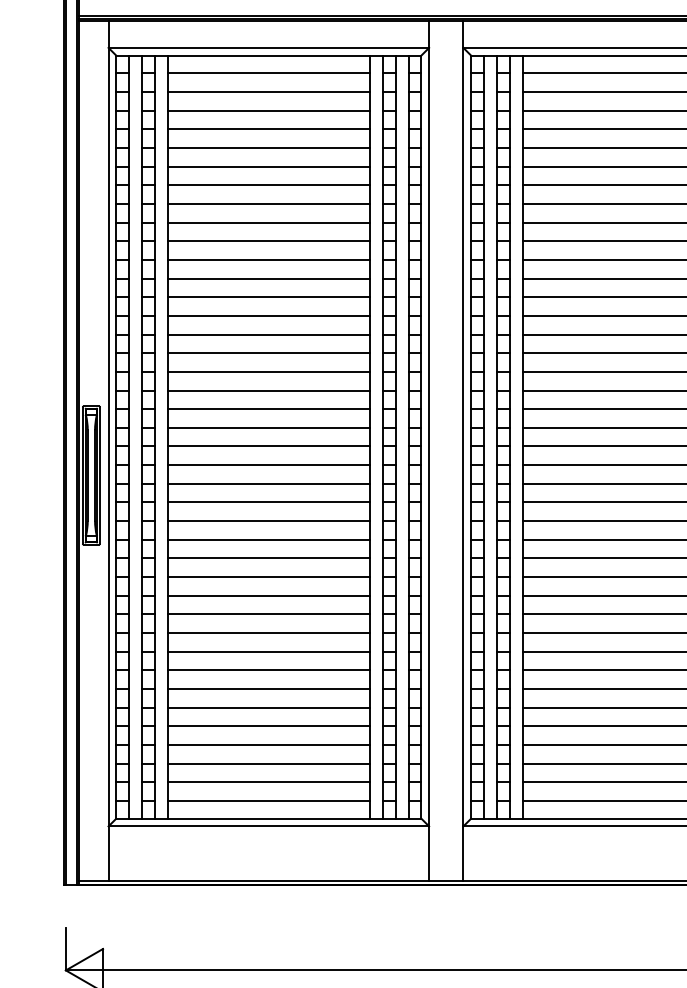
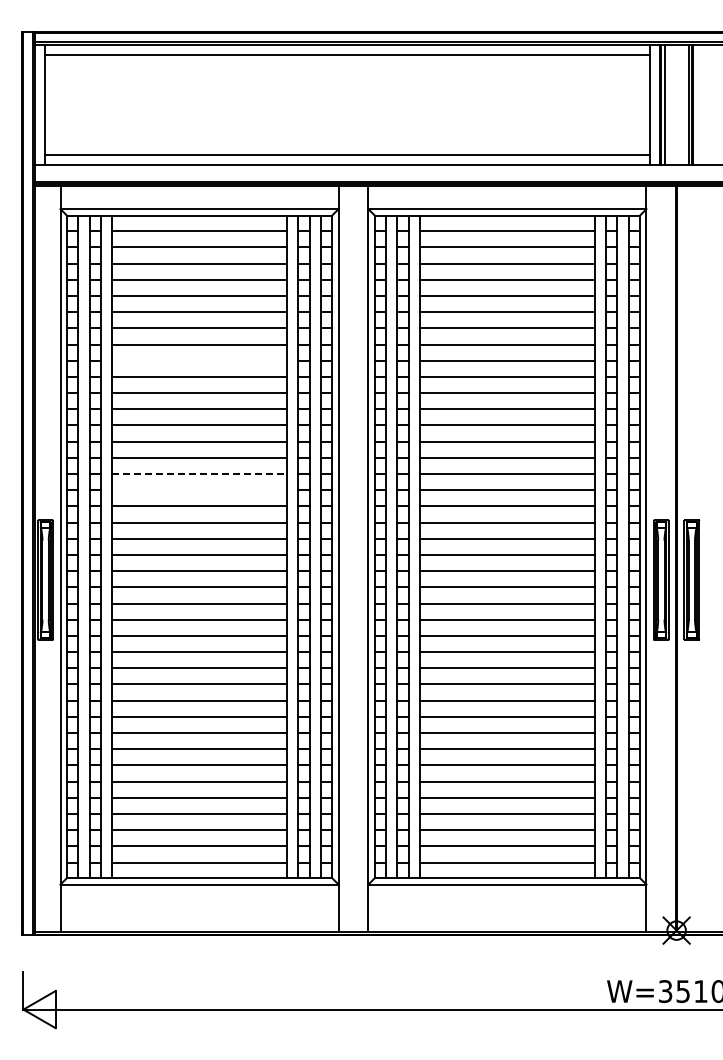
line: (268, 222) -> (199, 360), removed
line: (268, 353) -> (199, 474), solid -> dashed
line: (268, 372) -> (199, 490), removed

